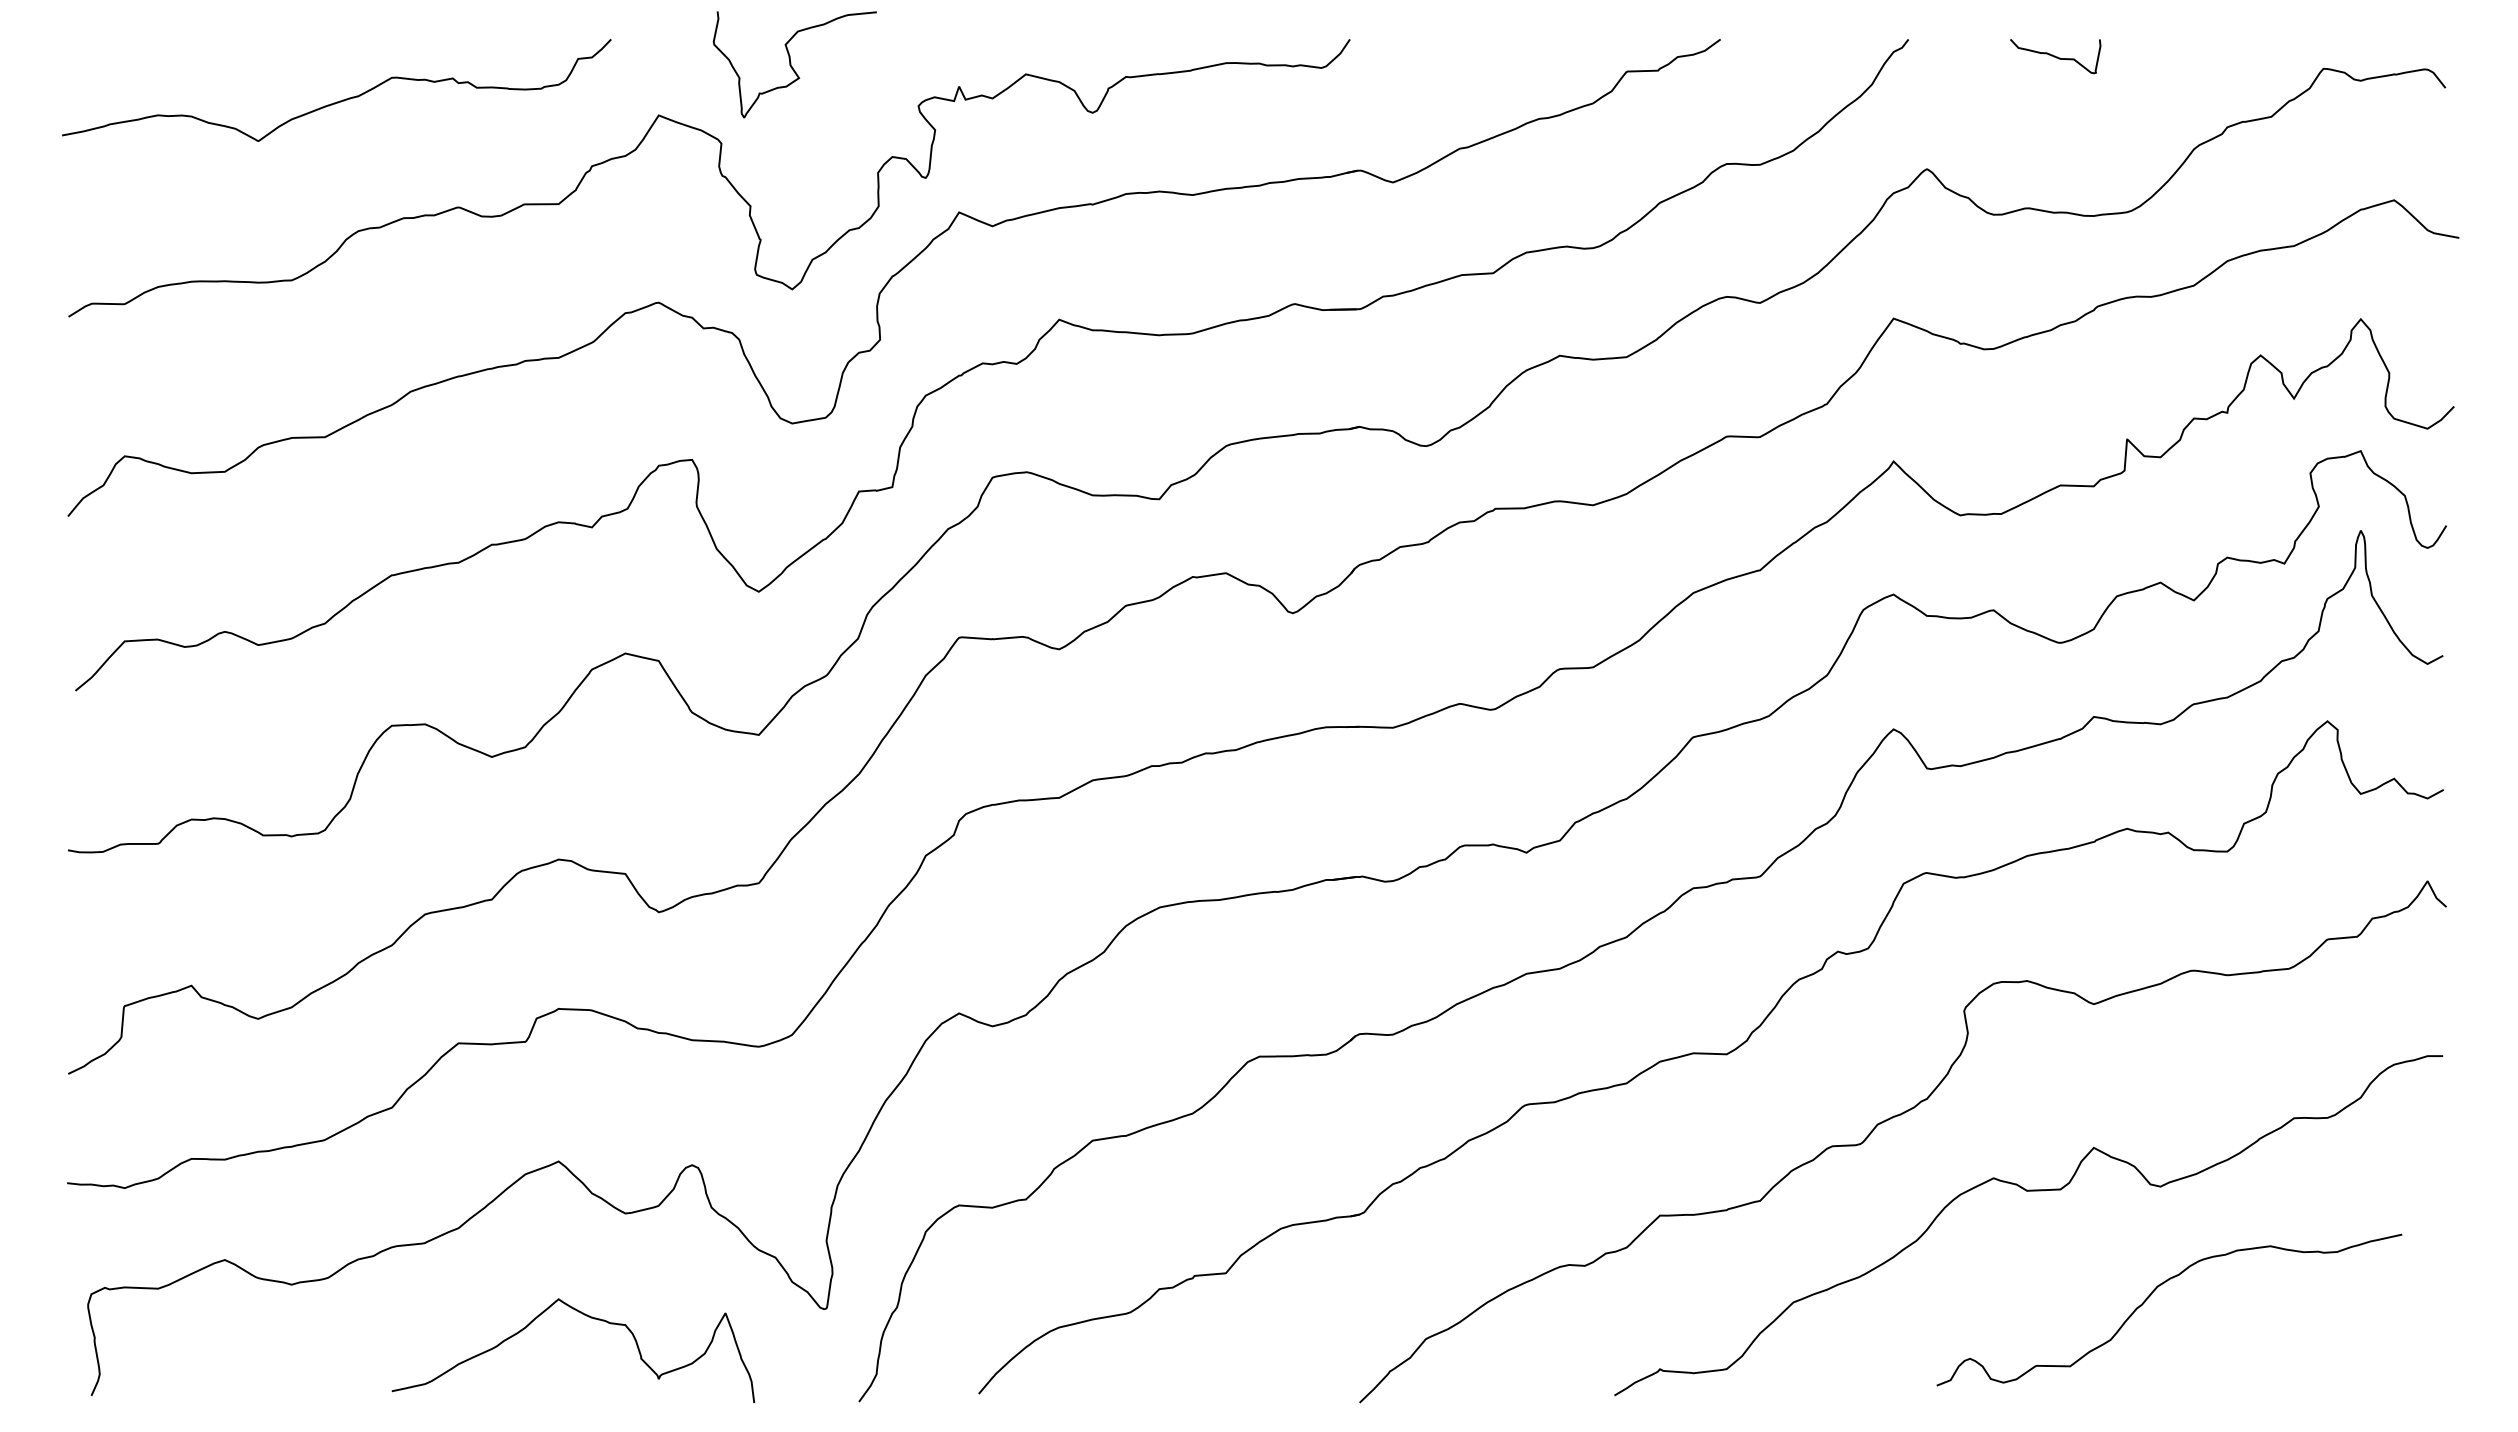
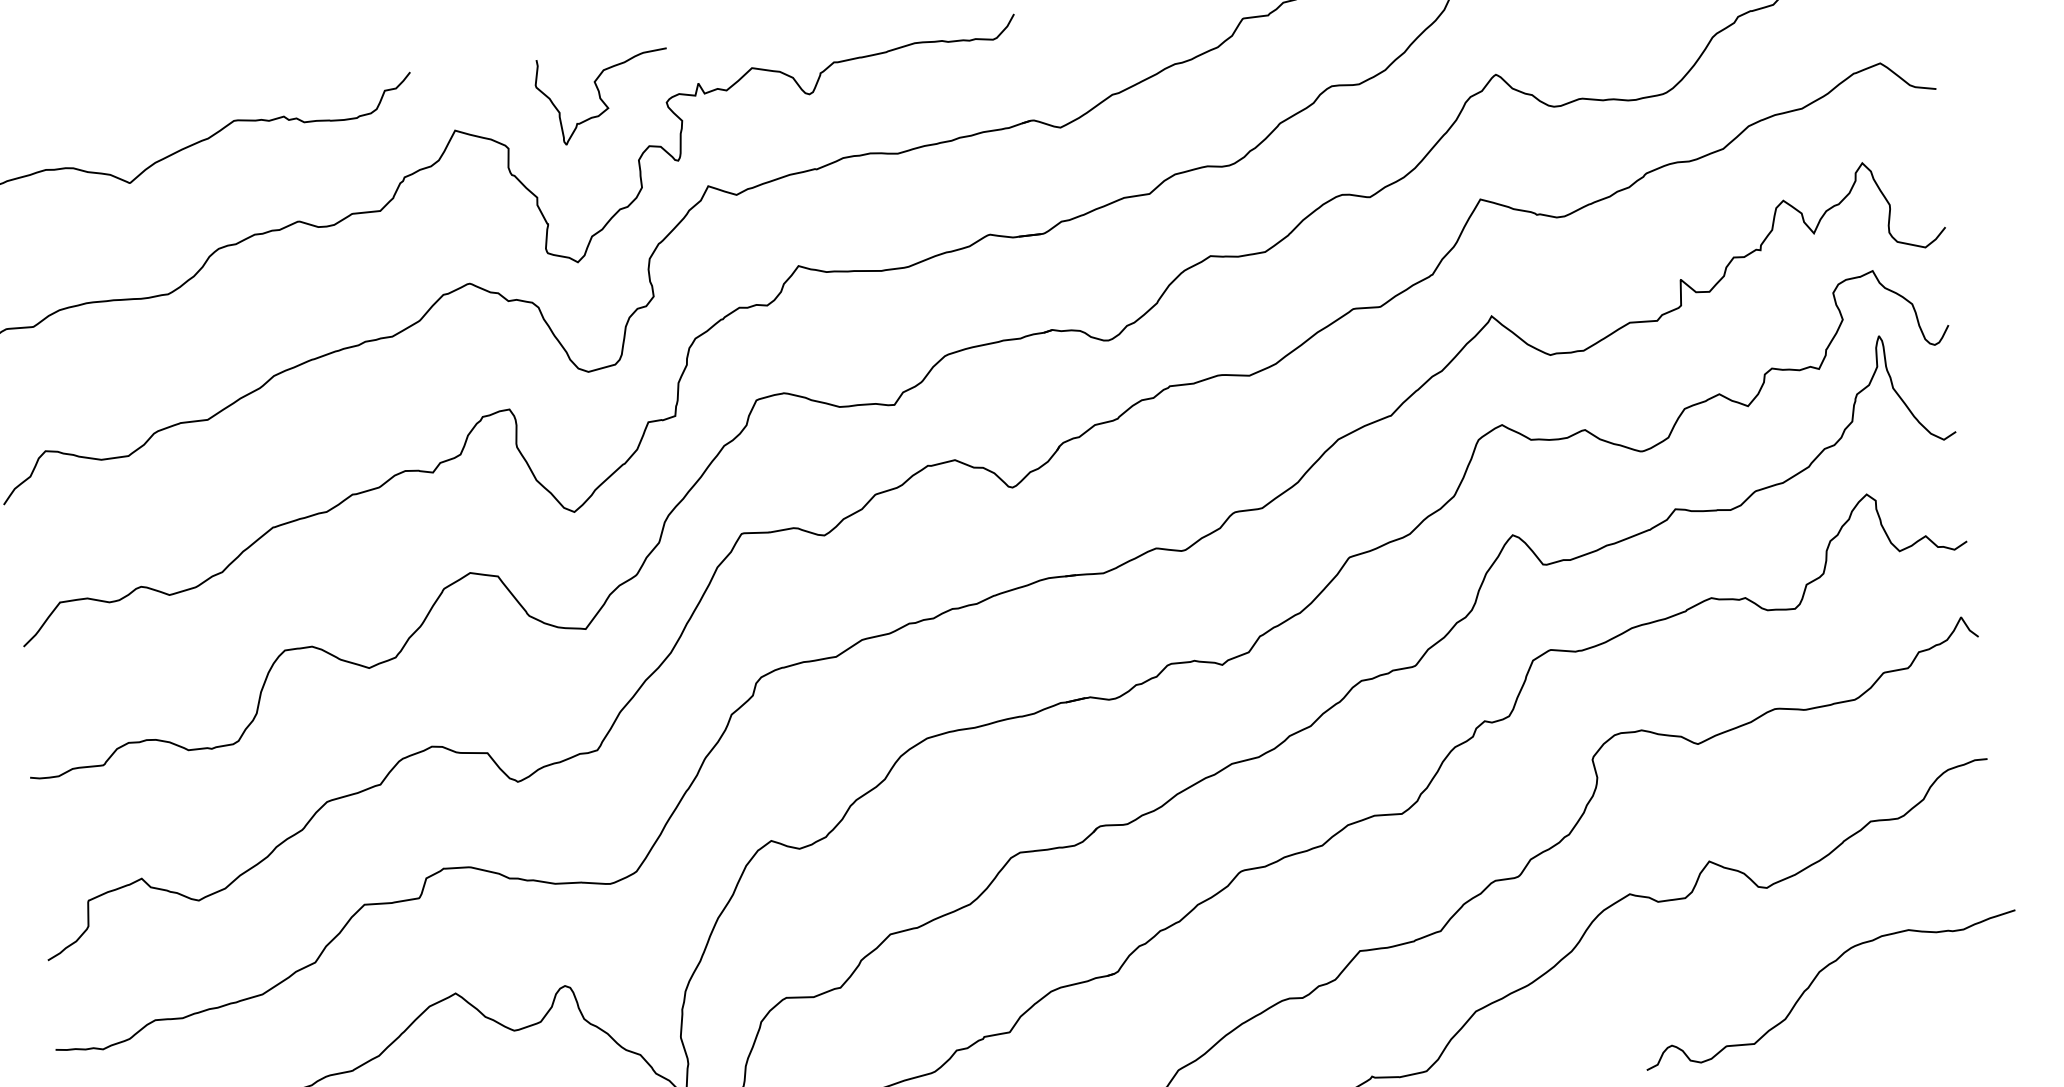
curve: (792, 66) -> (602, 99), moved
curve: (2151, 1295) -> (1815, 979), moved

